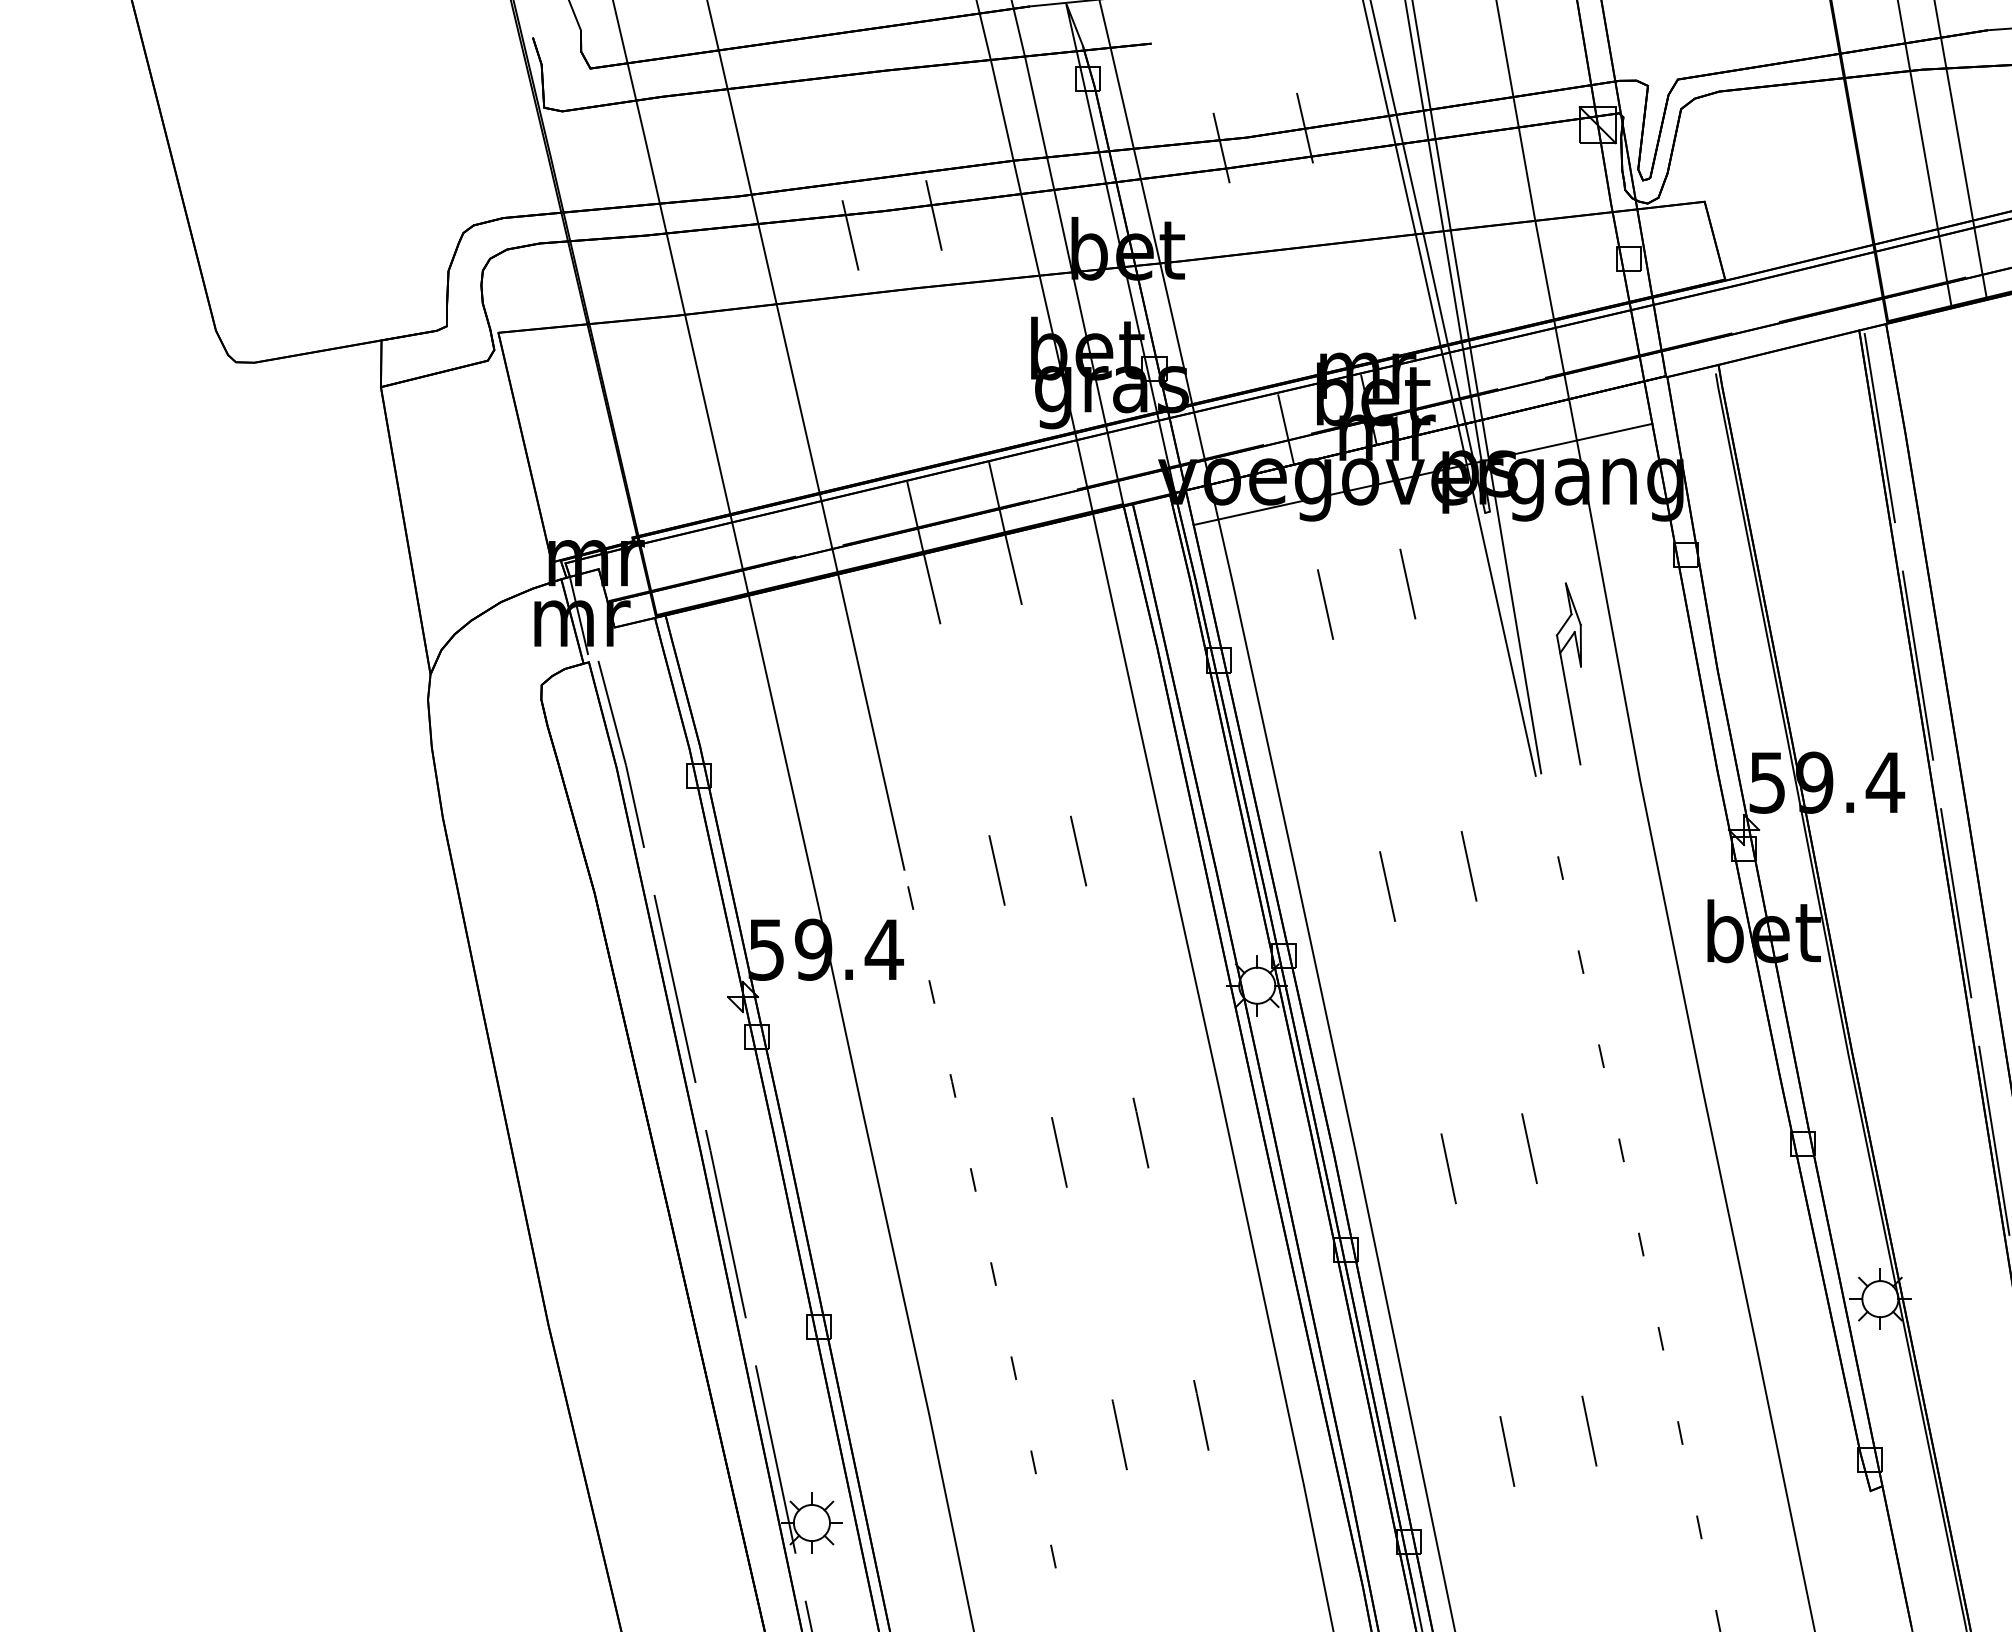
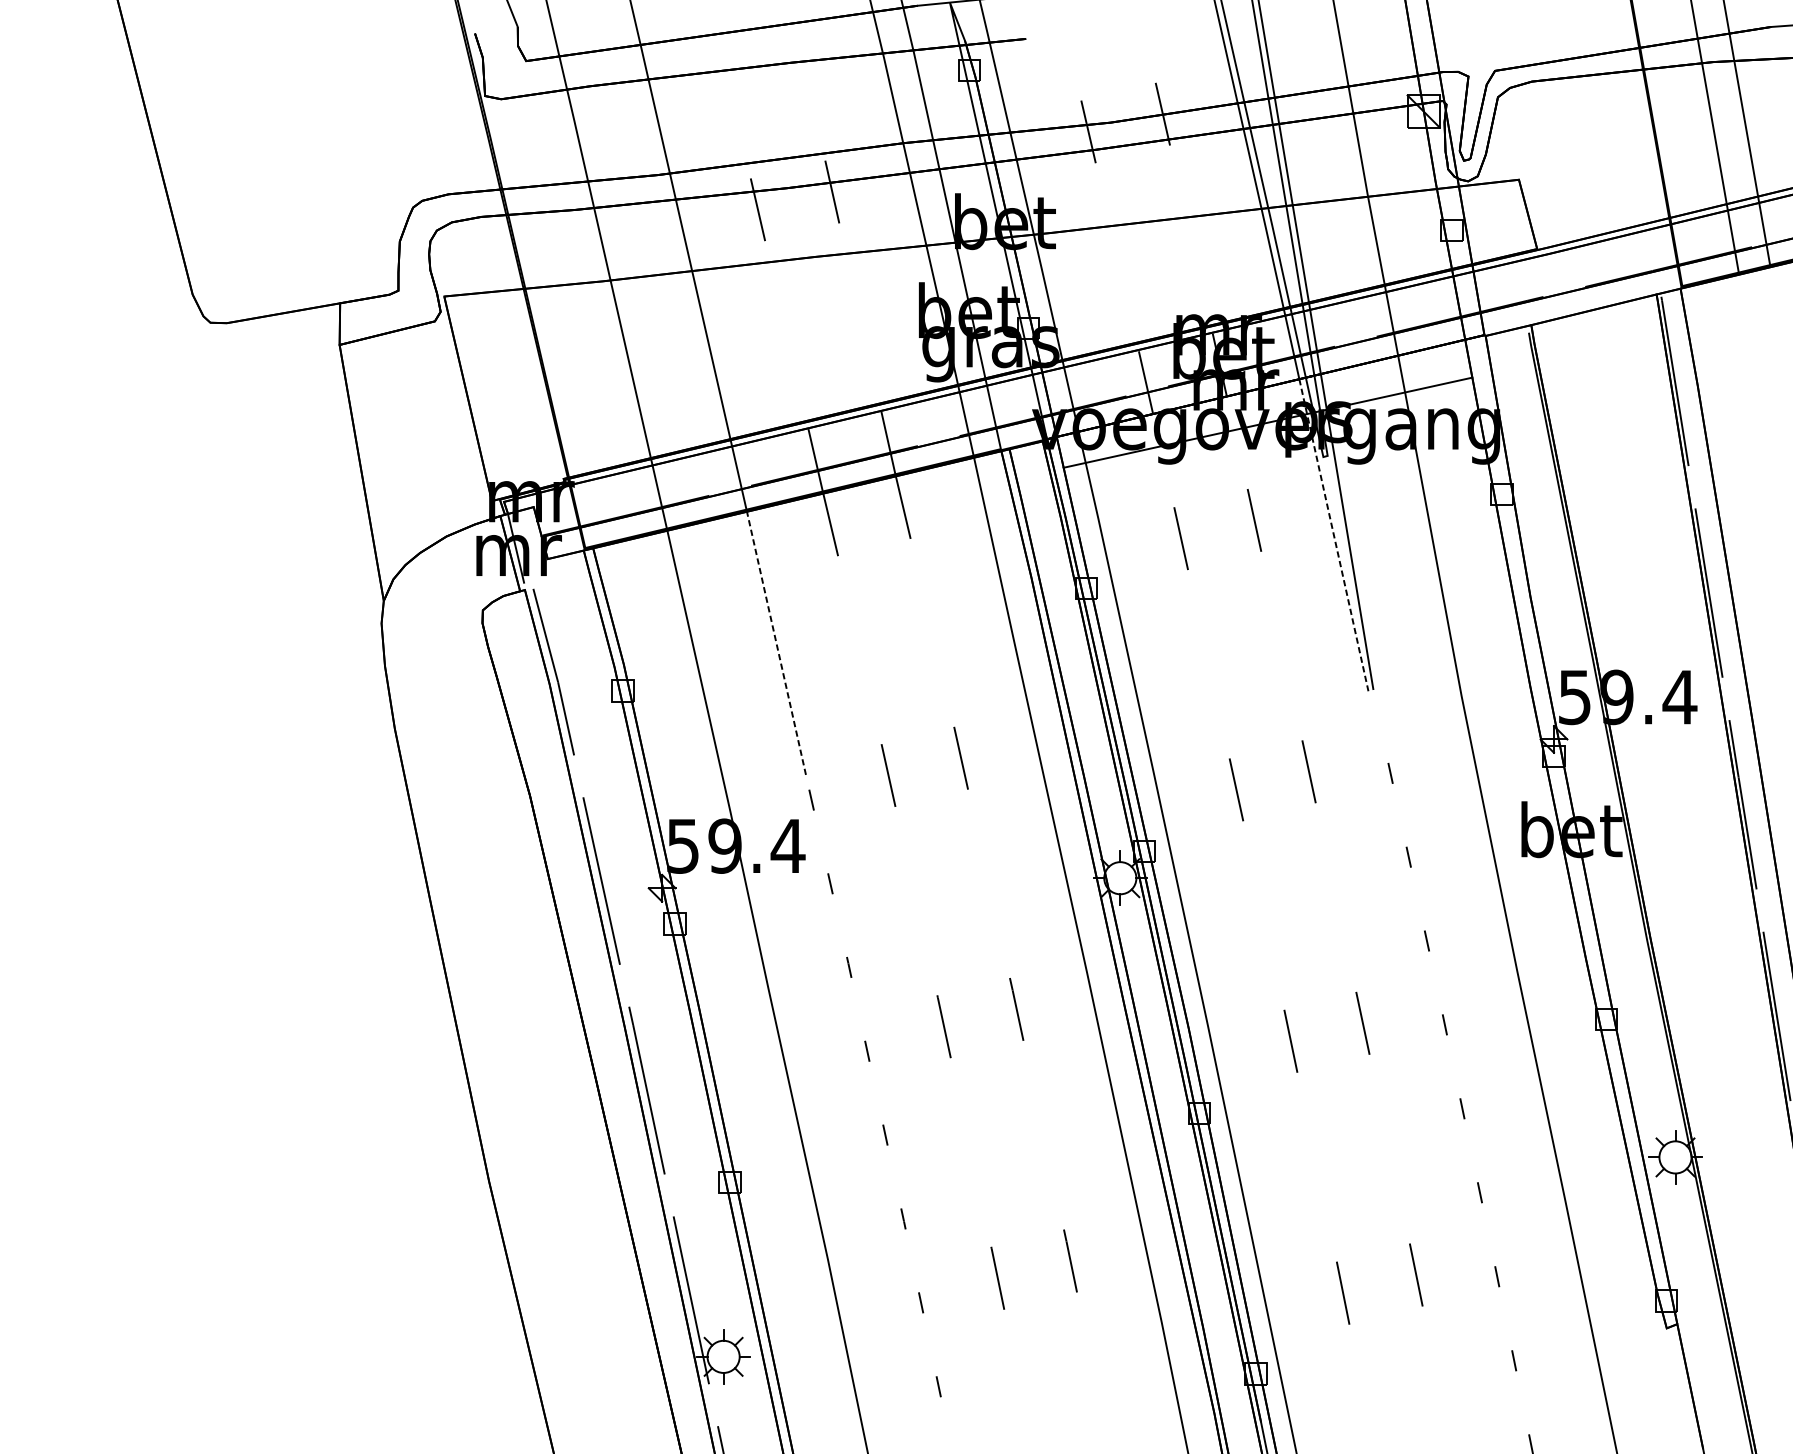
line: (1497, 601) -> (1334, 535), solid -> dashed
part: (1568, 673) -> (1397, 600), removed
line: (871, 721) -> (776, 642), solid -> dashed

